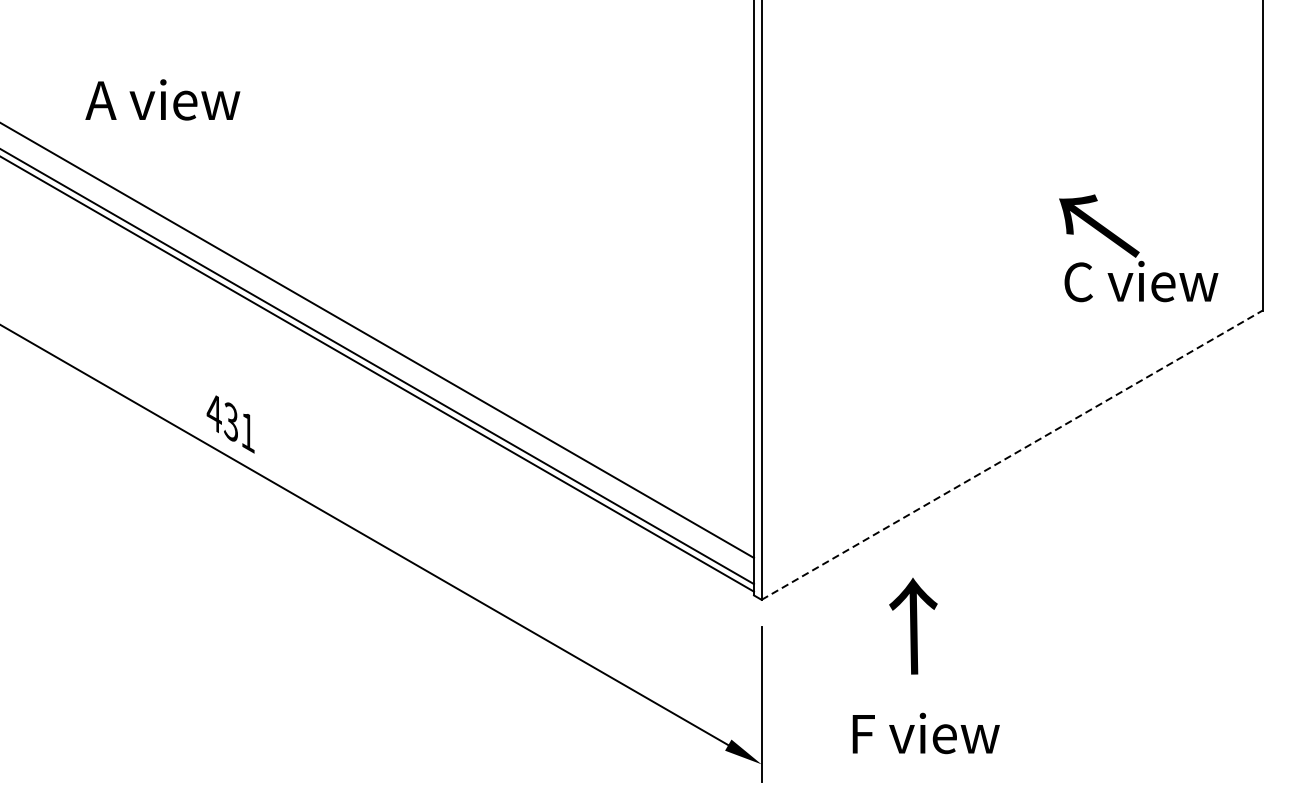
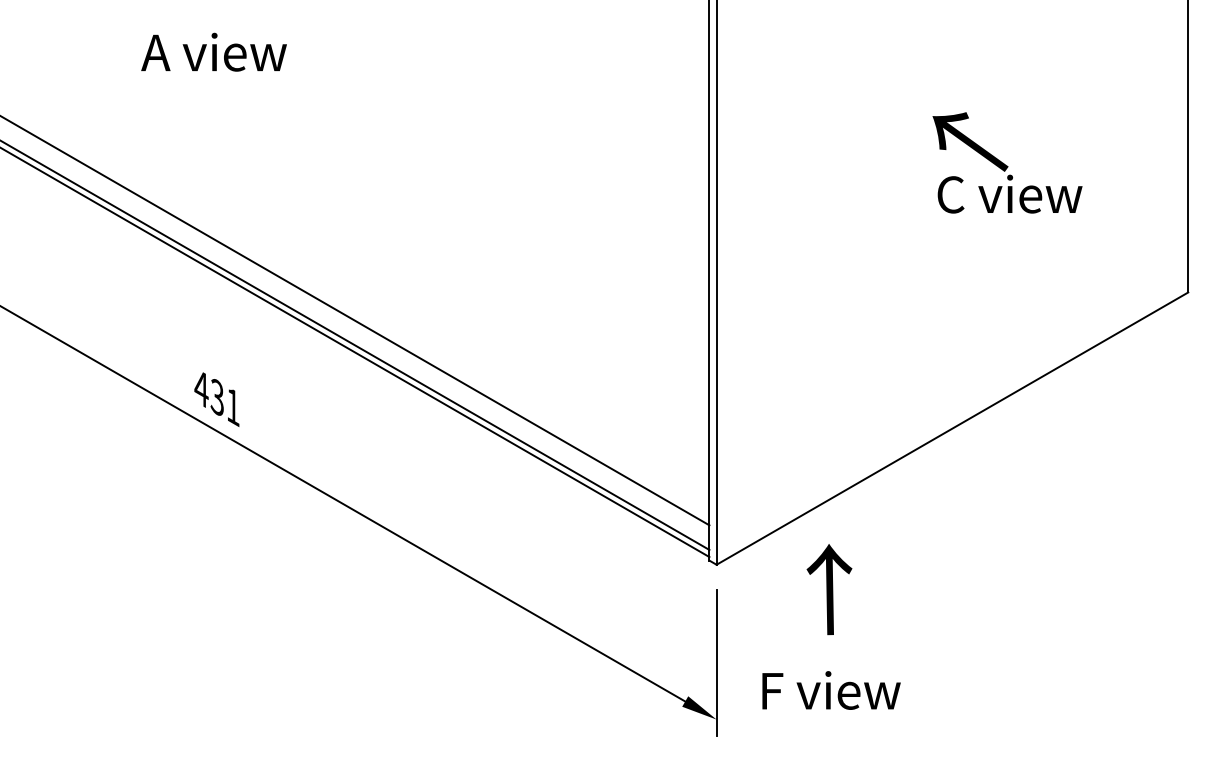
text: (162, 99) -> (213, 51), moved
text: (1138, 247) -> (1007, 162), moved
line: (1012, 455) -> (952, 428), dashed -> solid
text: (913, 626) -> (829, 589), moved
text: (926, 733) -> (831, 690), moved

